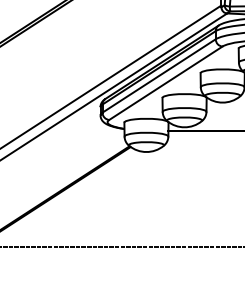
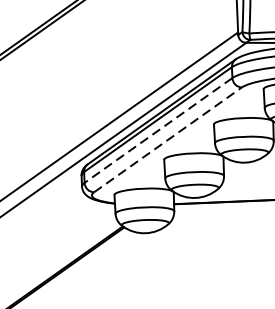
line: (158, 76) -> (157, 131), solid -> dashed
line: (166, 82) -> (168, 138), solid -> dashed

